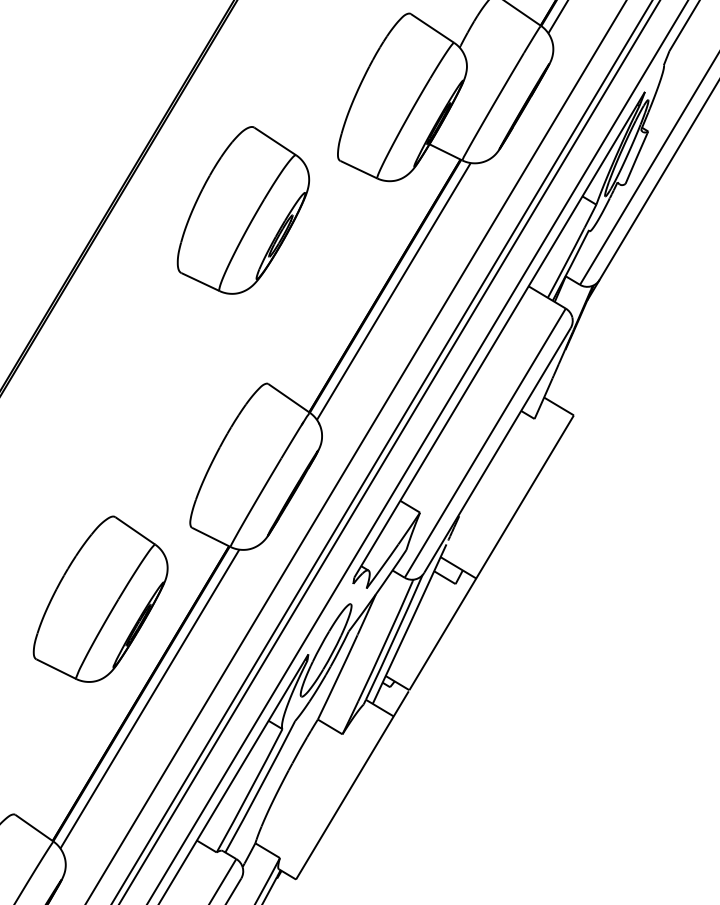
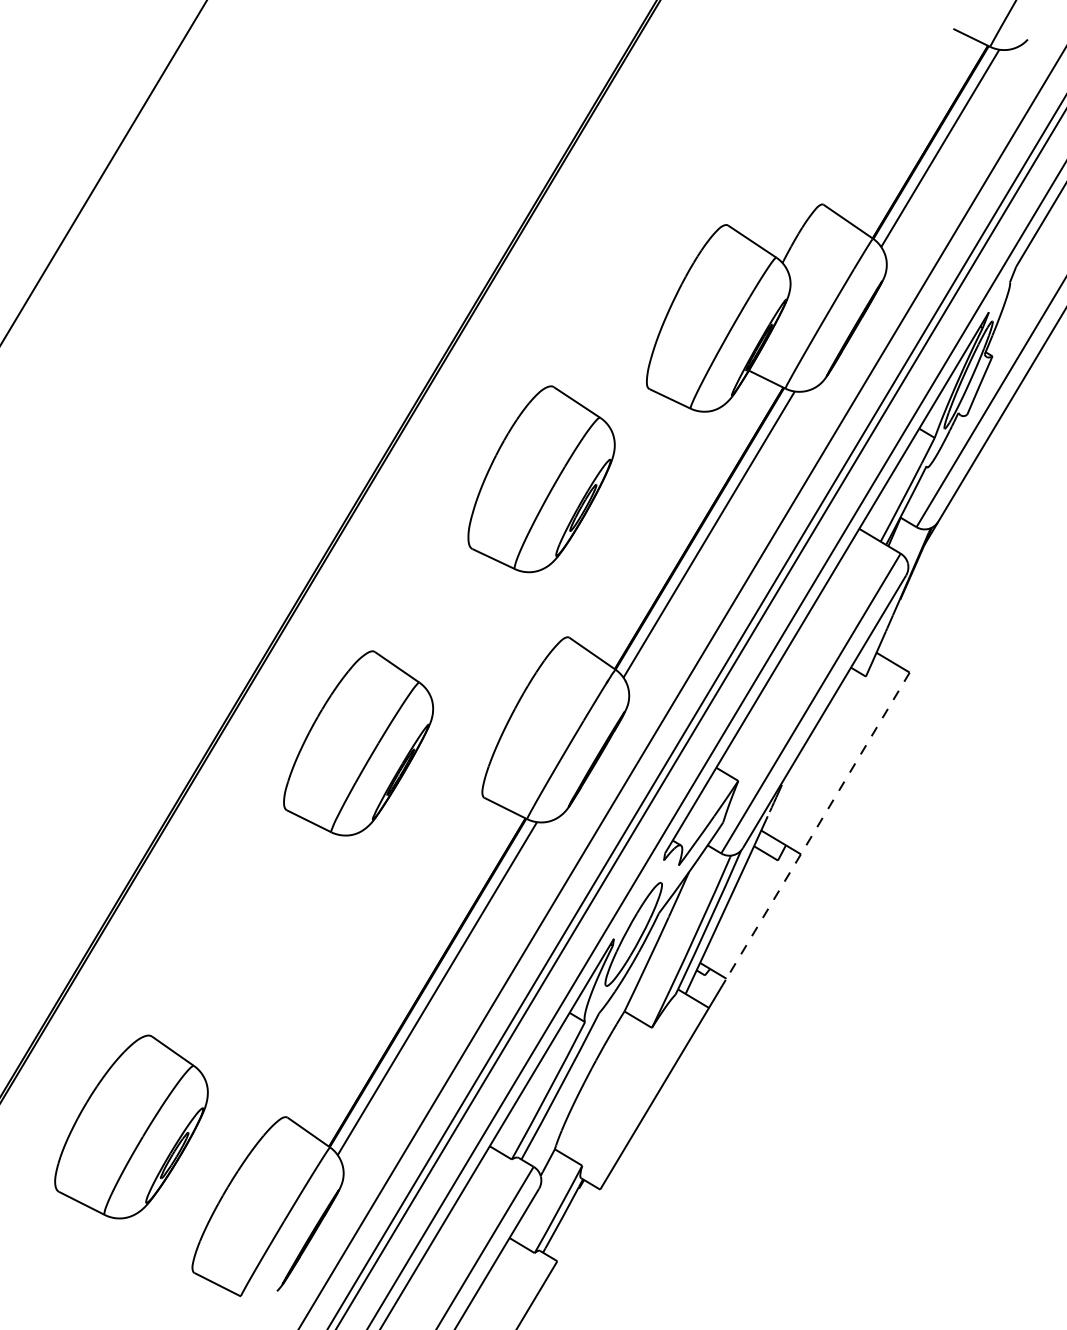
part: (243, 210) -> (541, 479), moved
line: (491, 553) -> (817, 826), solid -> dashed
part: (100, 599) -> (358, 743), moved

